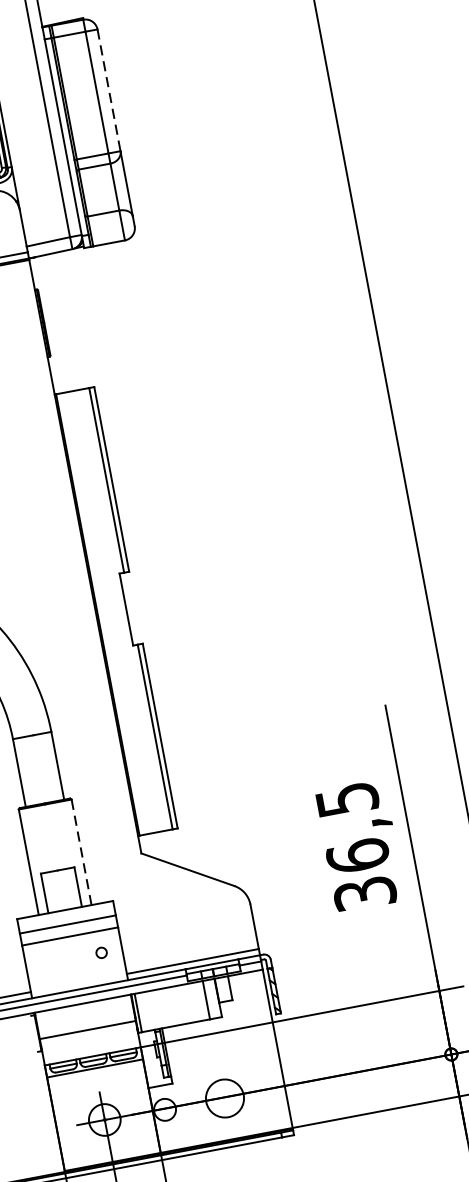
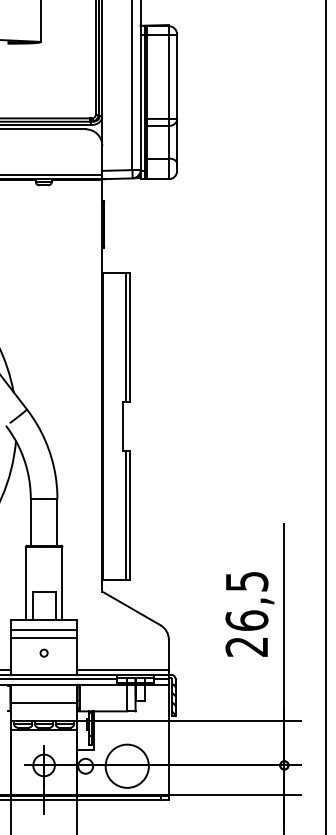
line: (109, 91) -> (177, 77), dashed -> solid
line: (81, 852) -> (62, 583), dashed -> solid
text: (364, 893) -> (246, 646), 36,5 -> 26,5
circle: (100, 952) -> (43, 652), moved
circle: (223, 1097) -> (126, 765), size x1.67

